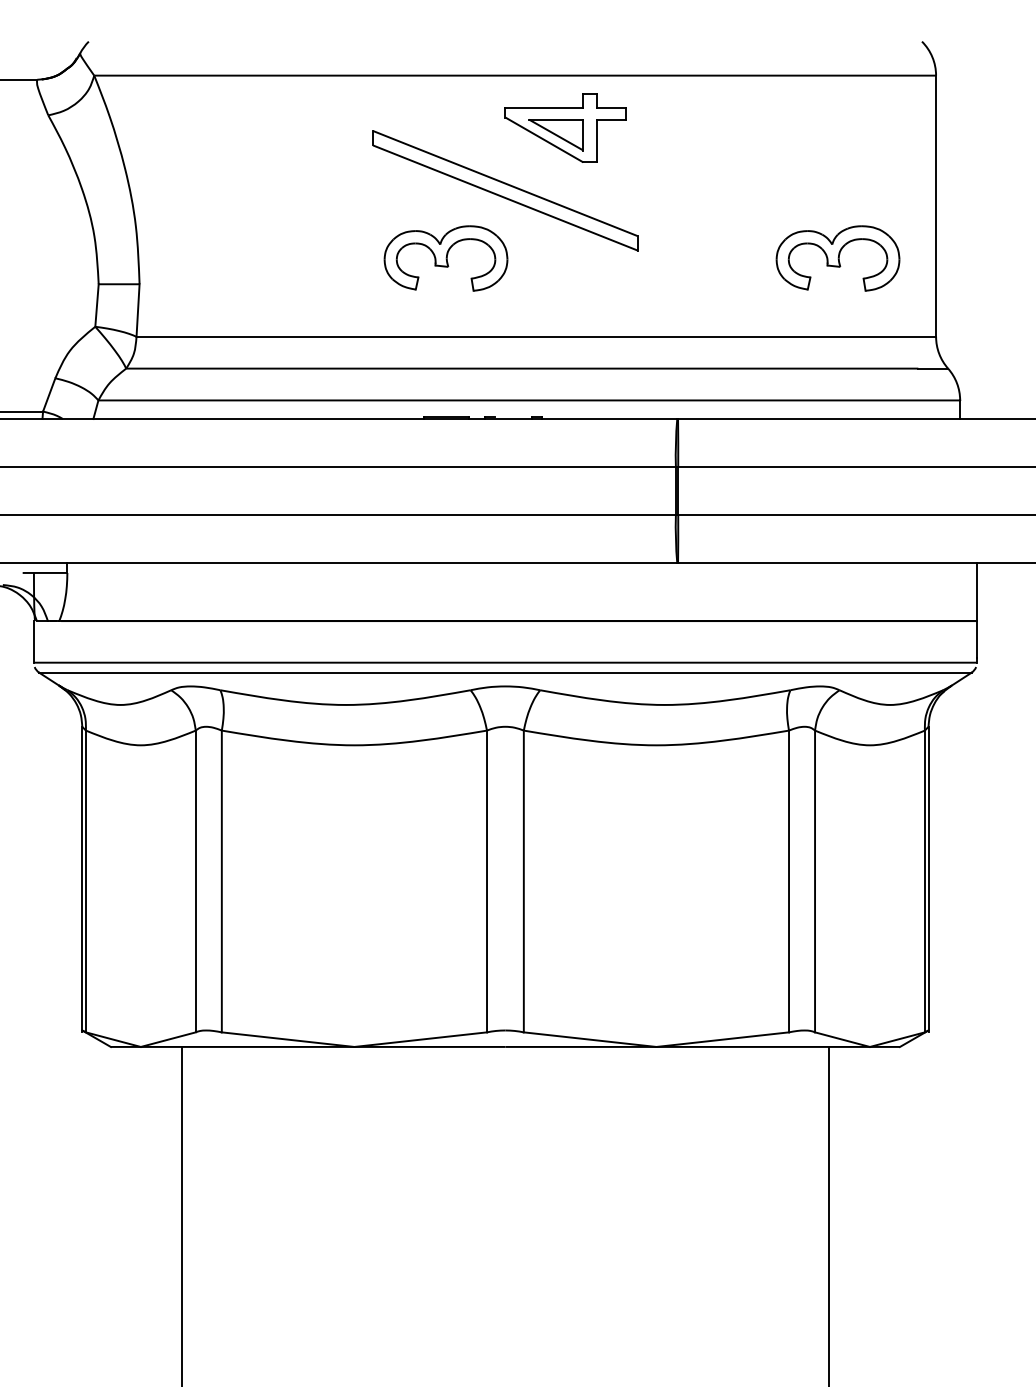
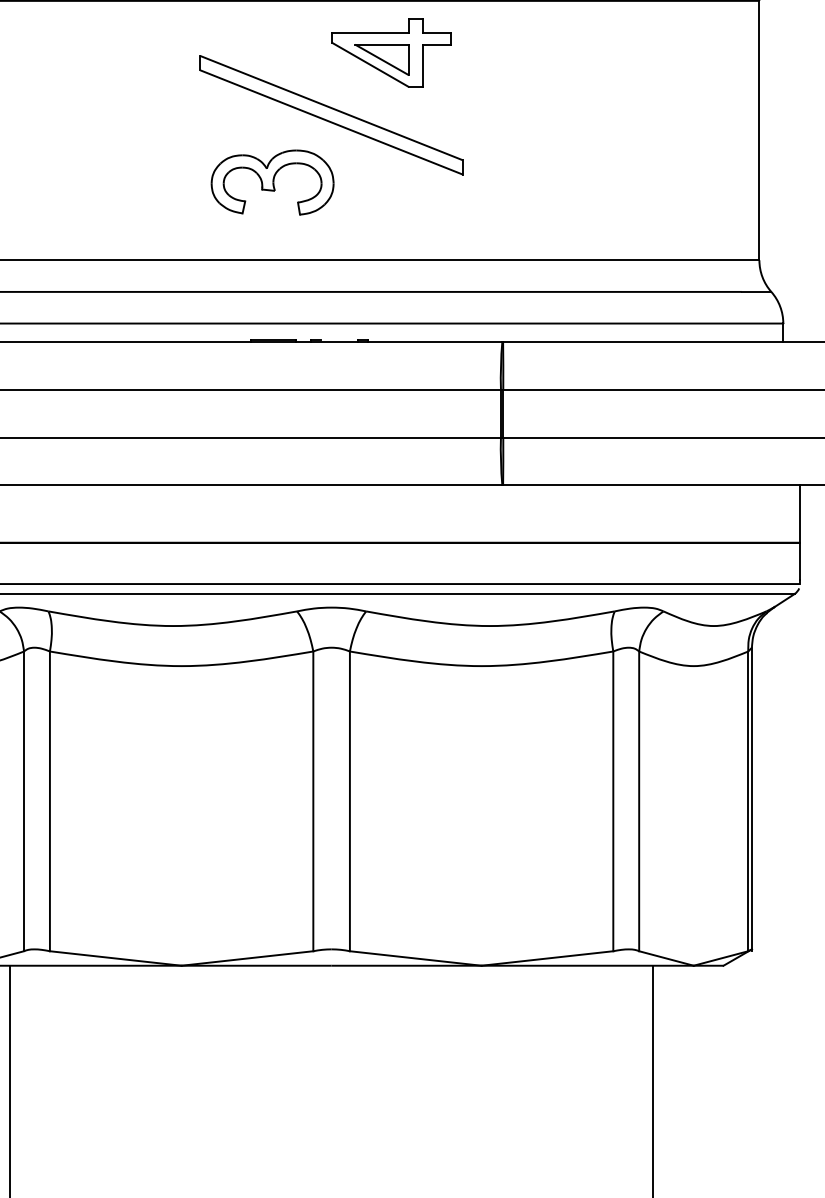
part: (837, 258) -> (661, 182), removed

